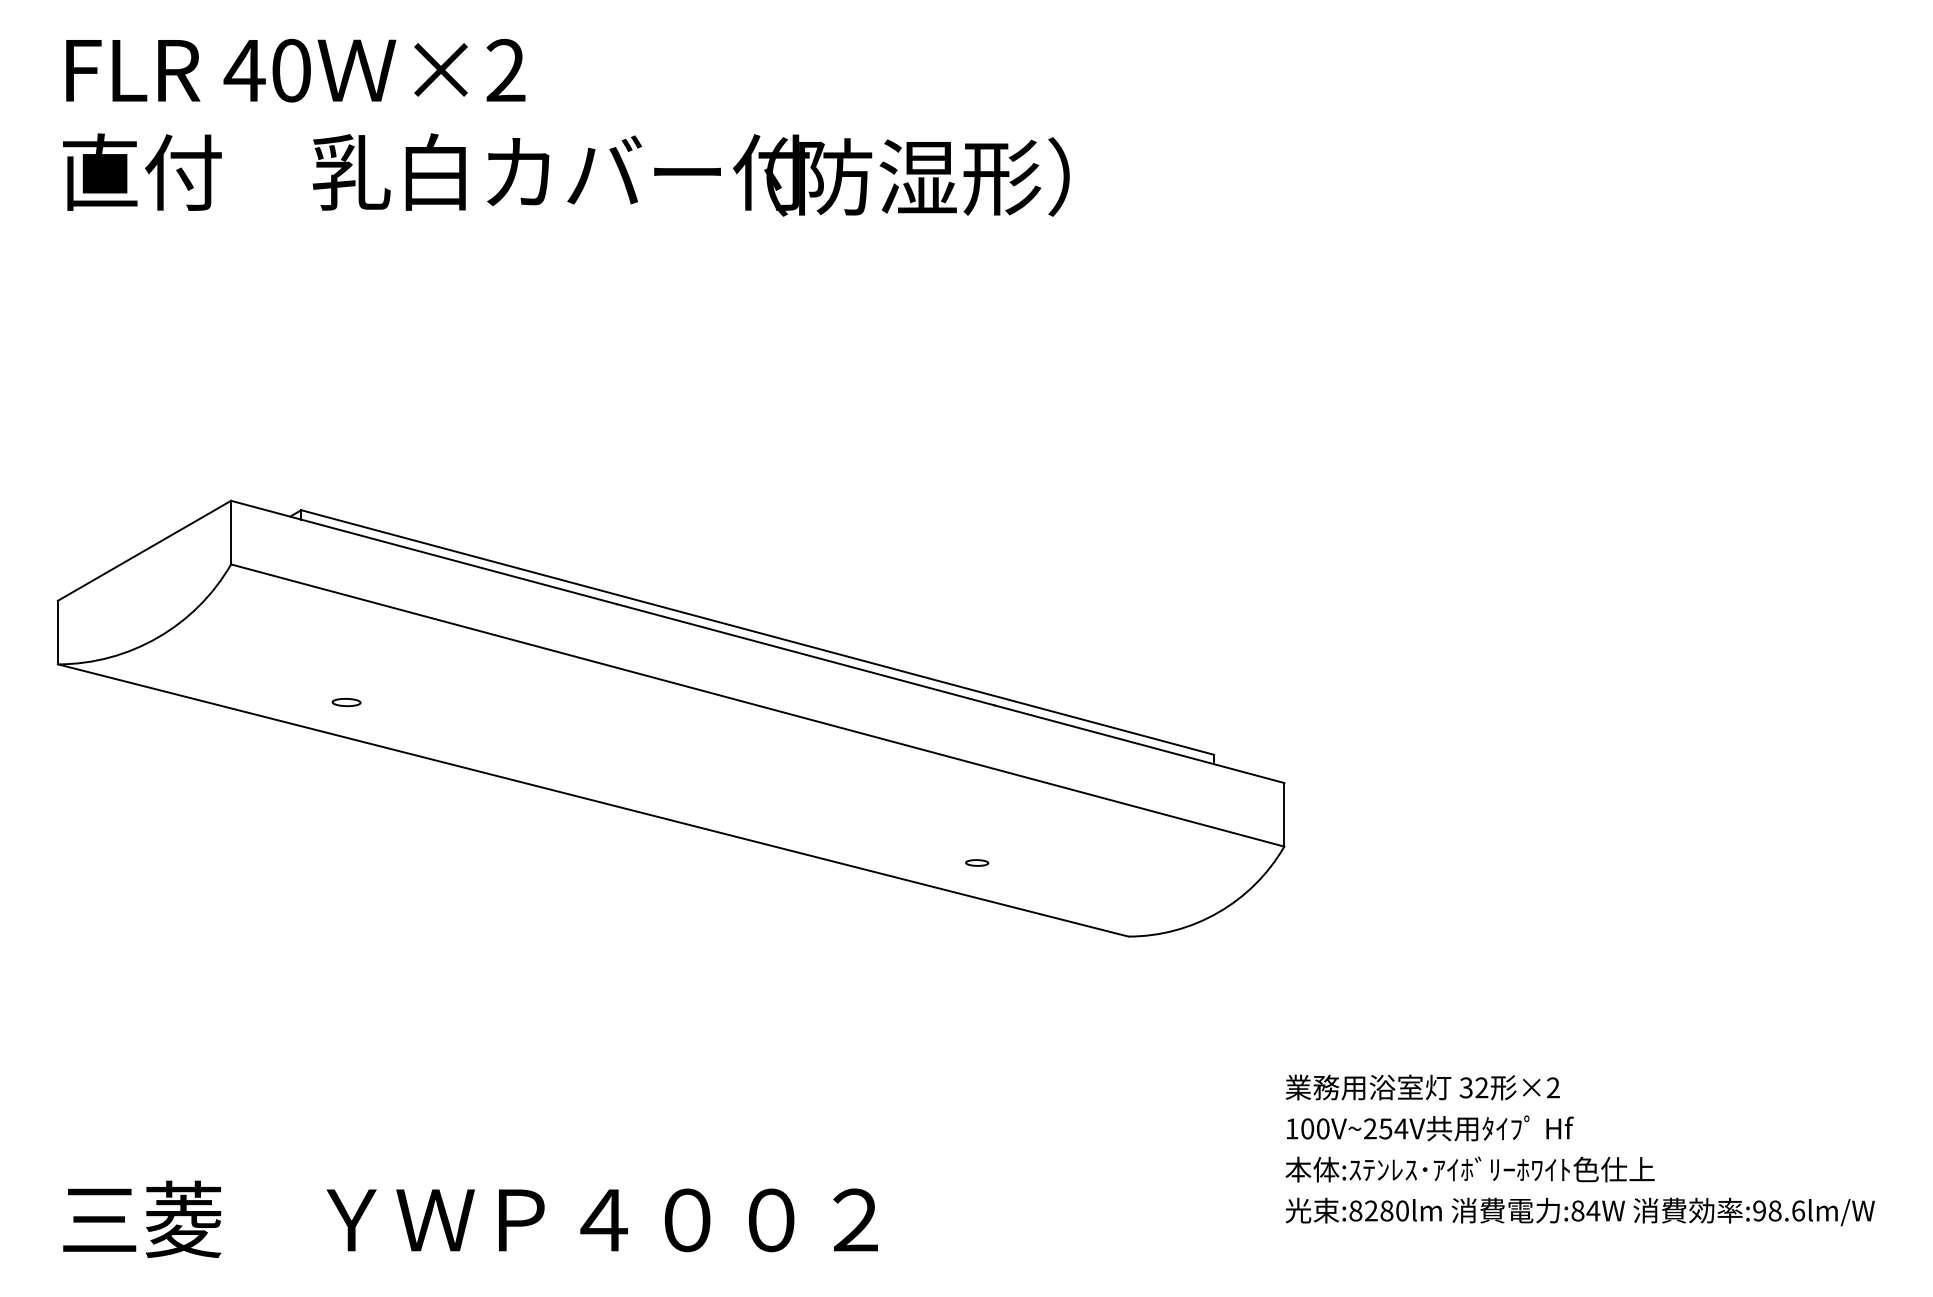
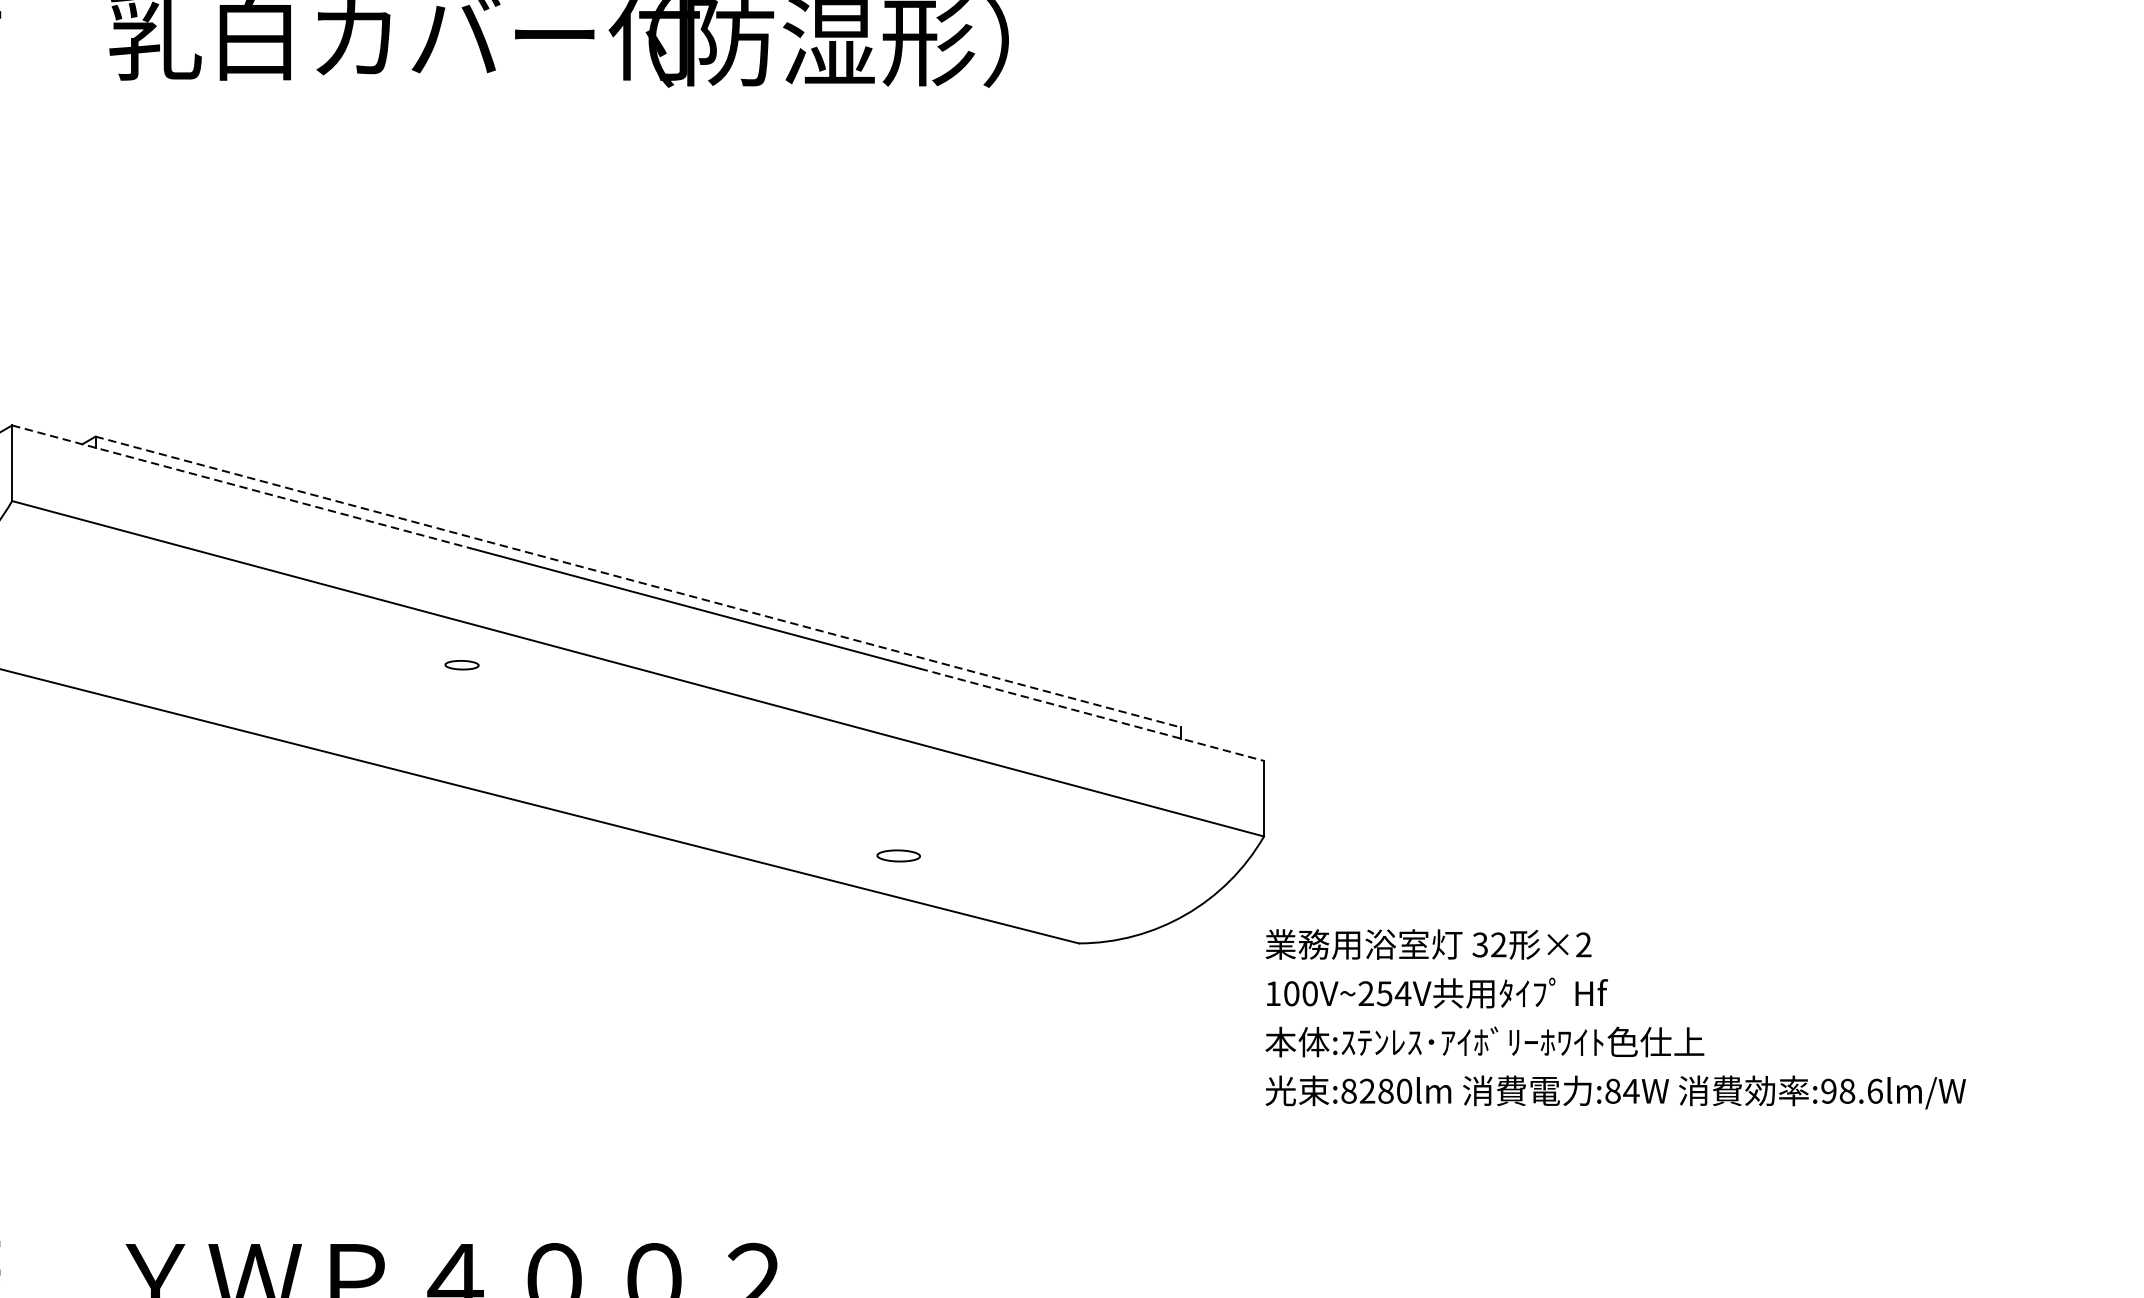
line: (424, 552) -> (242, 486), solid -> dashed
line: (758, 632) -> (639, 581), solid -> dashed
part: (346, 702) -> (461, 665), moved
line: (1139, 744) -> (1091, 715), solid -> dashed
part: (977, 862) -> (899, 855), size x1.6
text: (1579, 1150) -> (1614, 1019), moved

